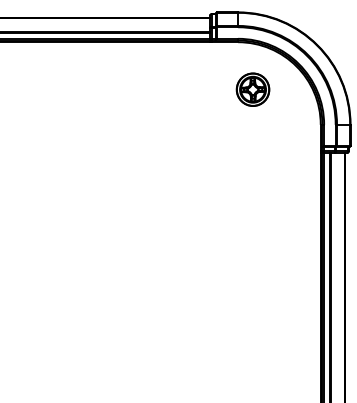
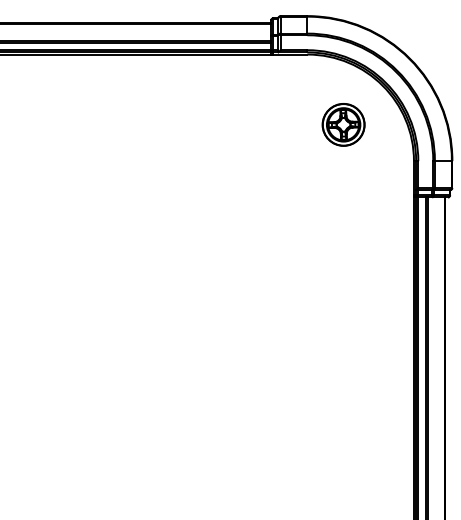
part: (252, 89) -> (343, 124), moved

